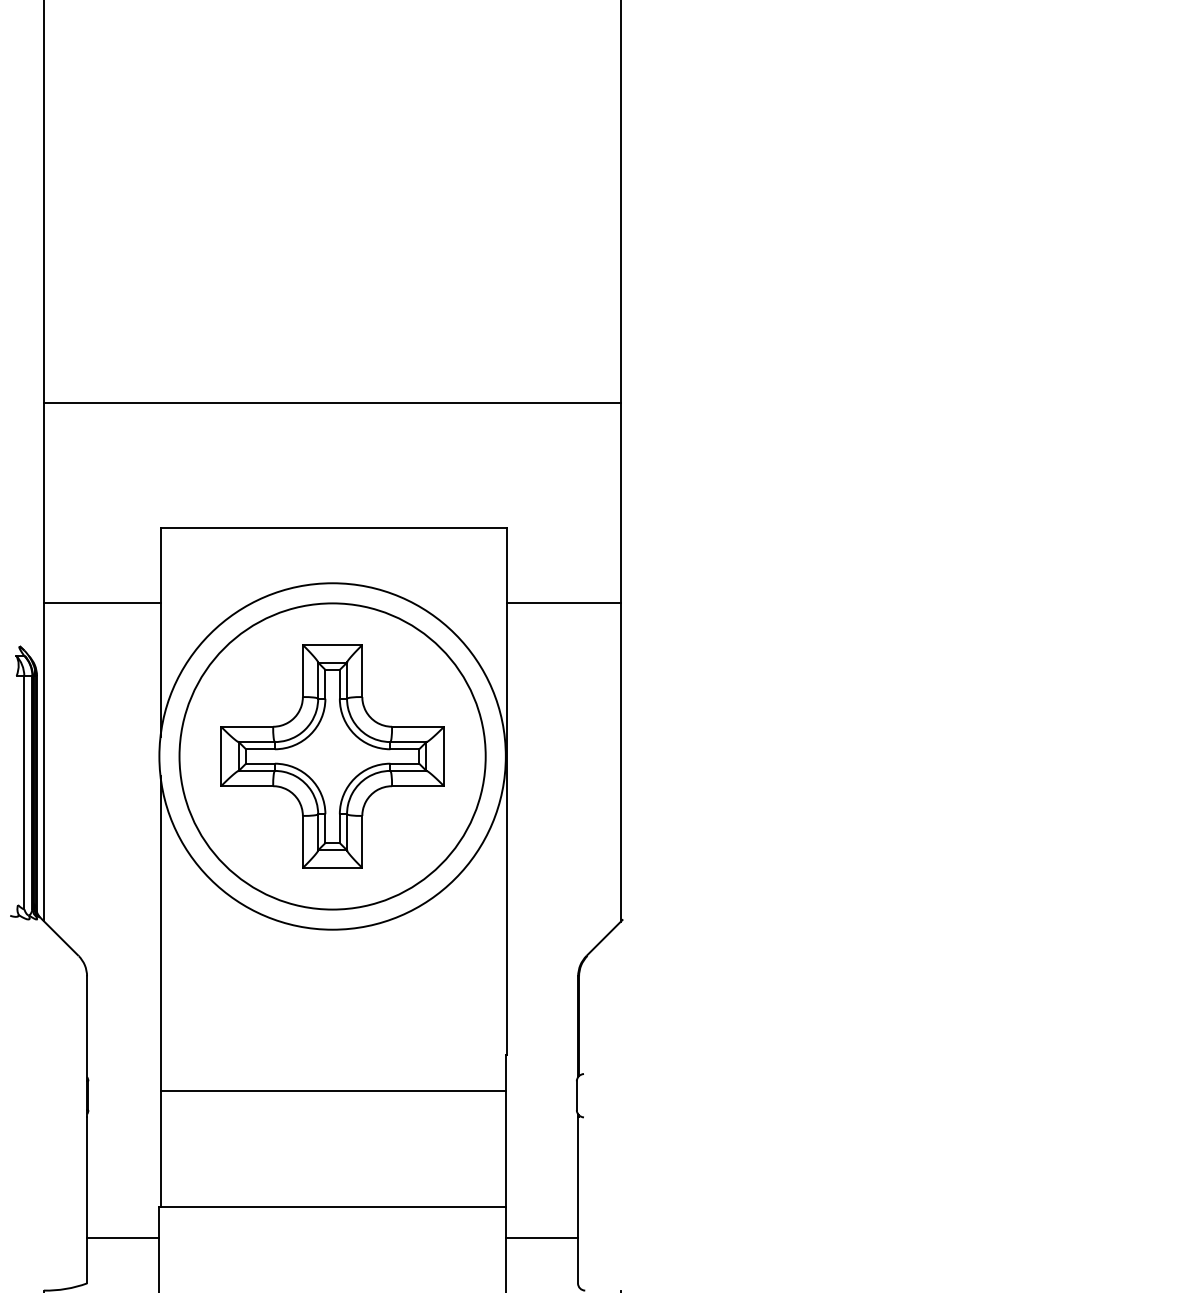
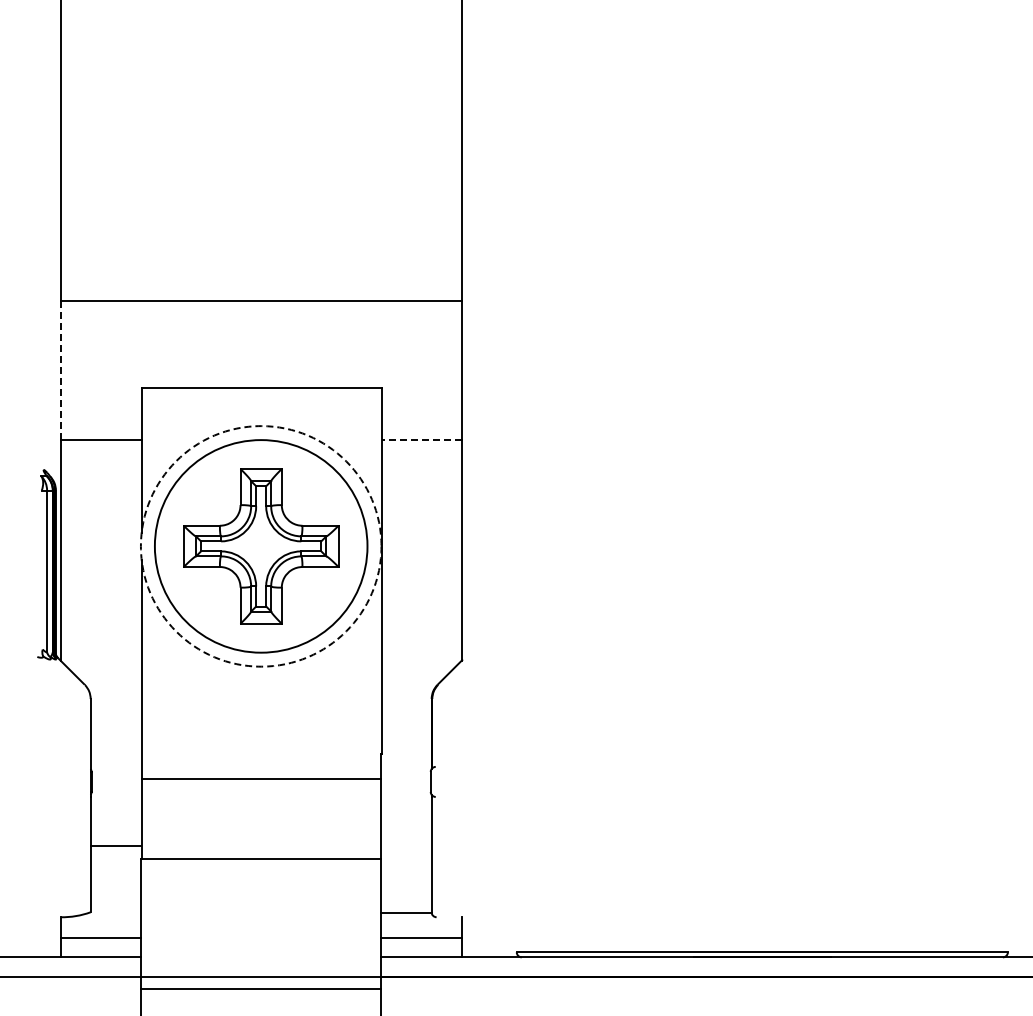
line: (43, 503) -> (60, 370), solid -> dashed
line: (563, 602) -> (421, 439), solid -> dashed
circle: (331, 756) -> (260, 546), solid -> dashed
line: (122, 1237) -> (115, 845), moved
line: (541, 1237) -> (406, 912), moved

